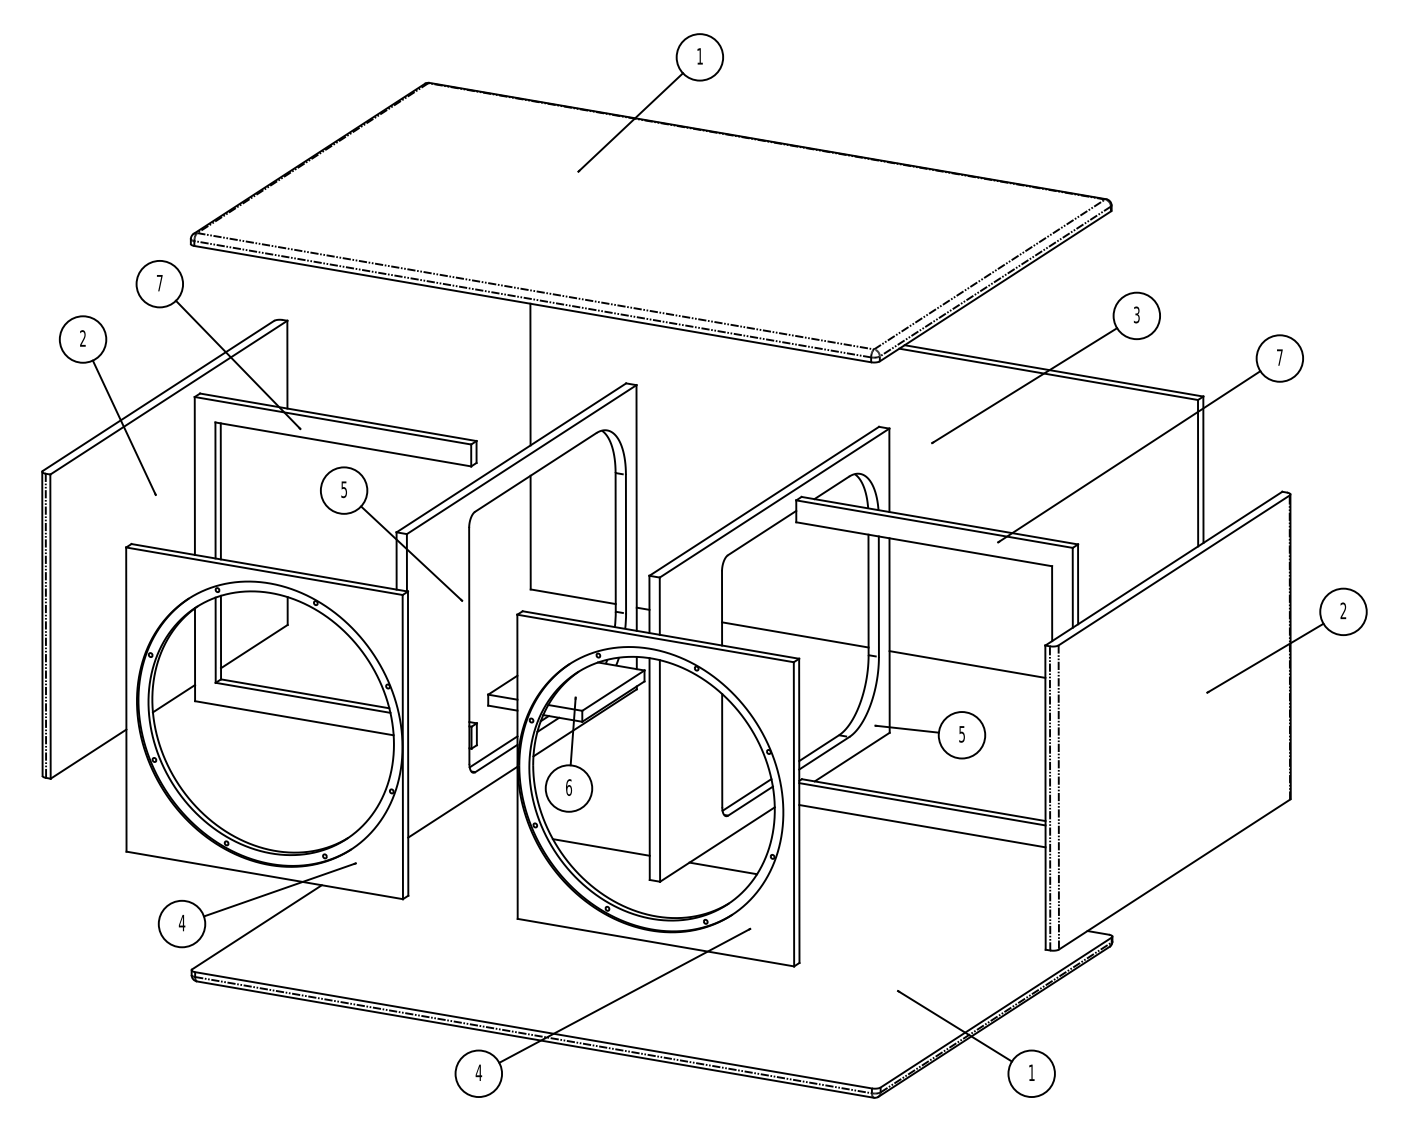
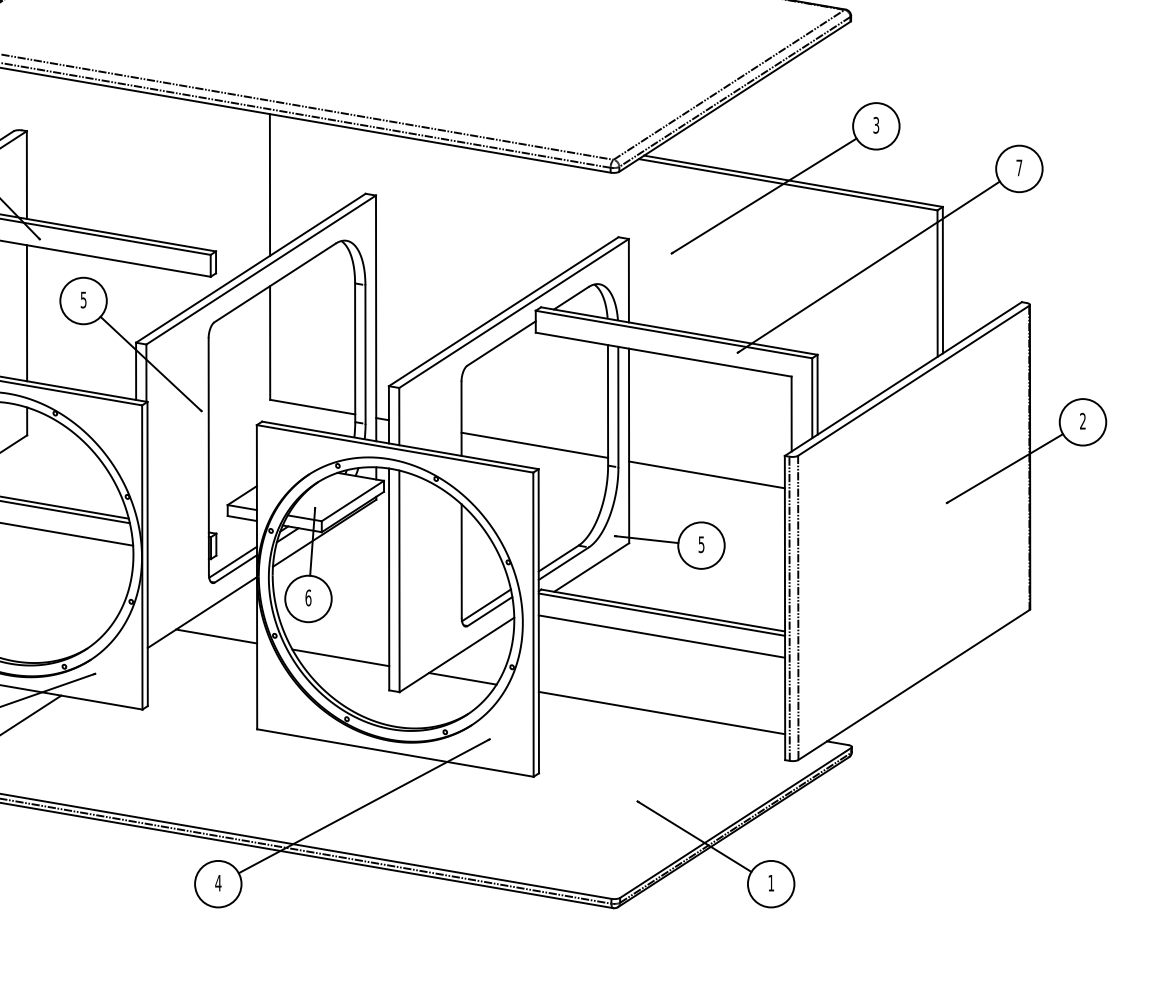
line: (287, 502) -> (27, 312), added
line: (476, 826) -> (216, 636), added
line: (922, 902) -> (662, 712), added

